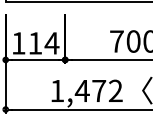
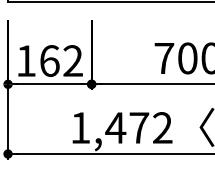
text: (43, 43) -> (61, 61), 114 -> 162

